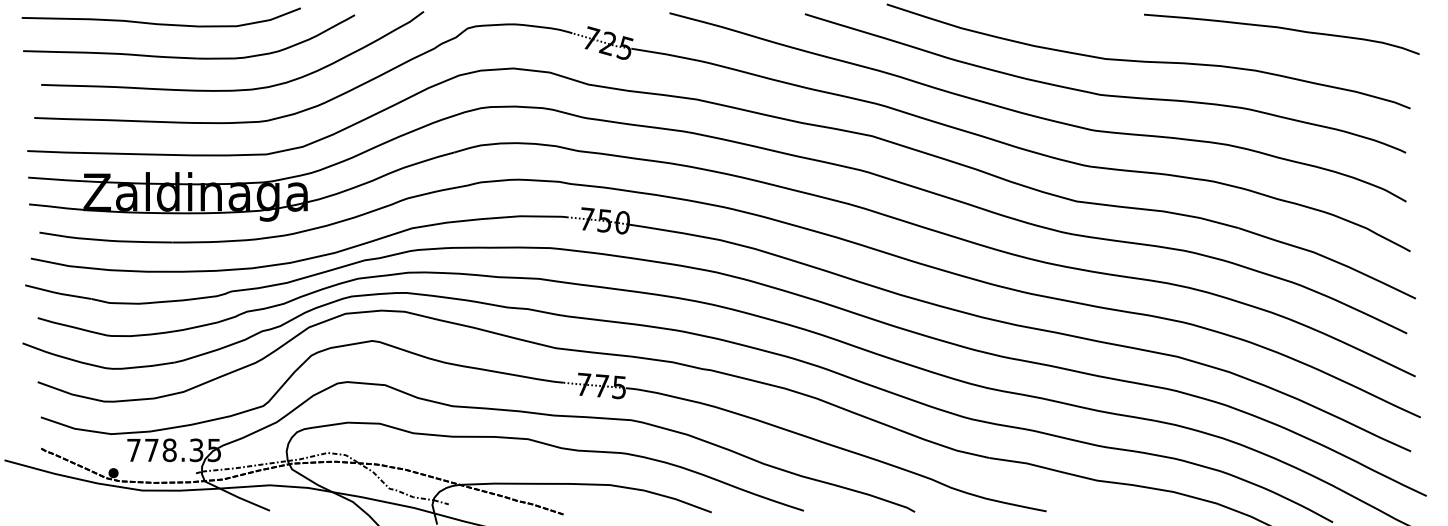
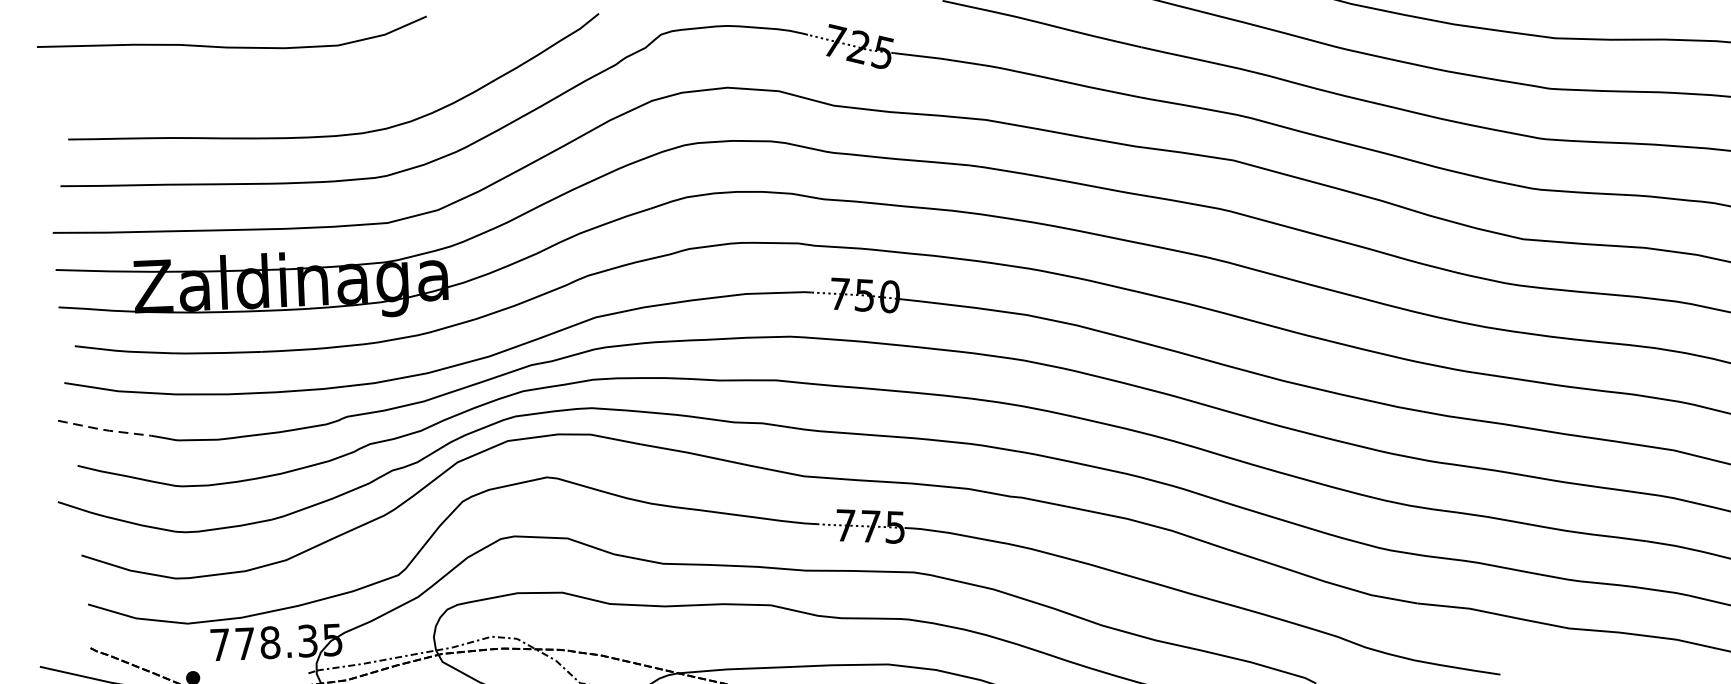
part: (189, 57) -> (273, 92), removed
line: (58, 293) -> (105, 430), solid -> dashed

